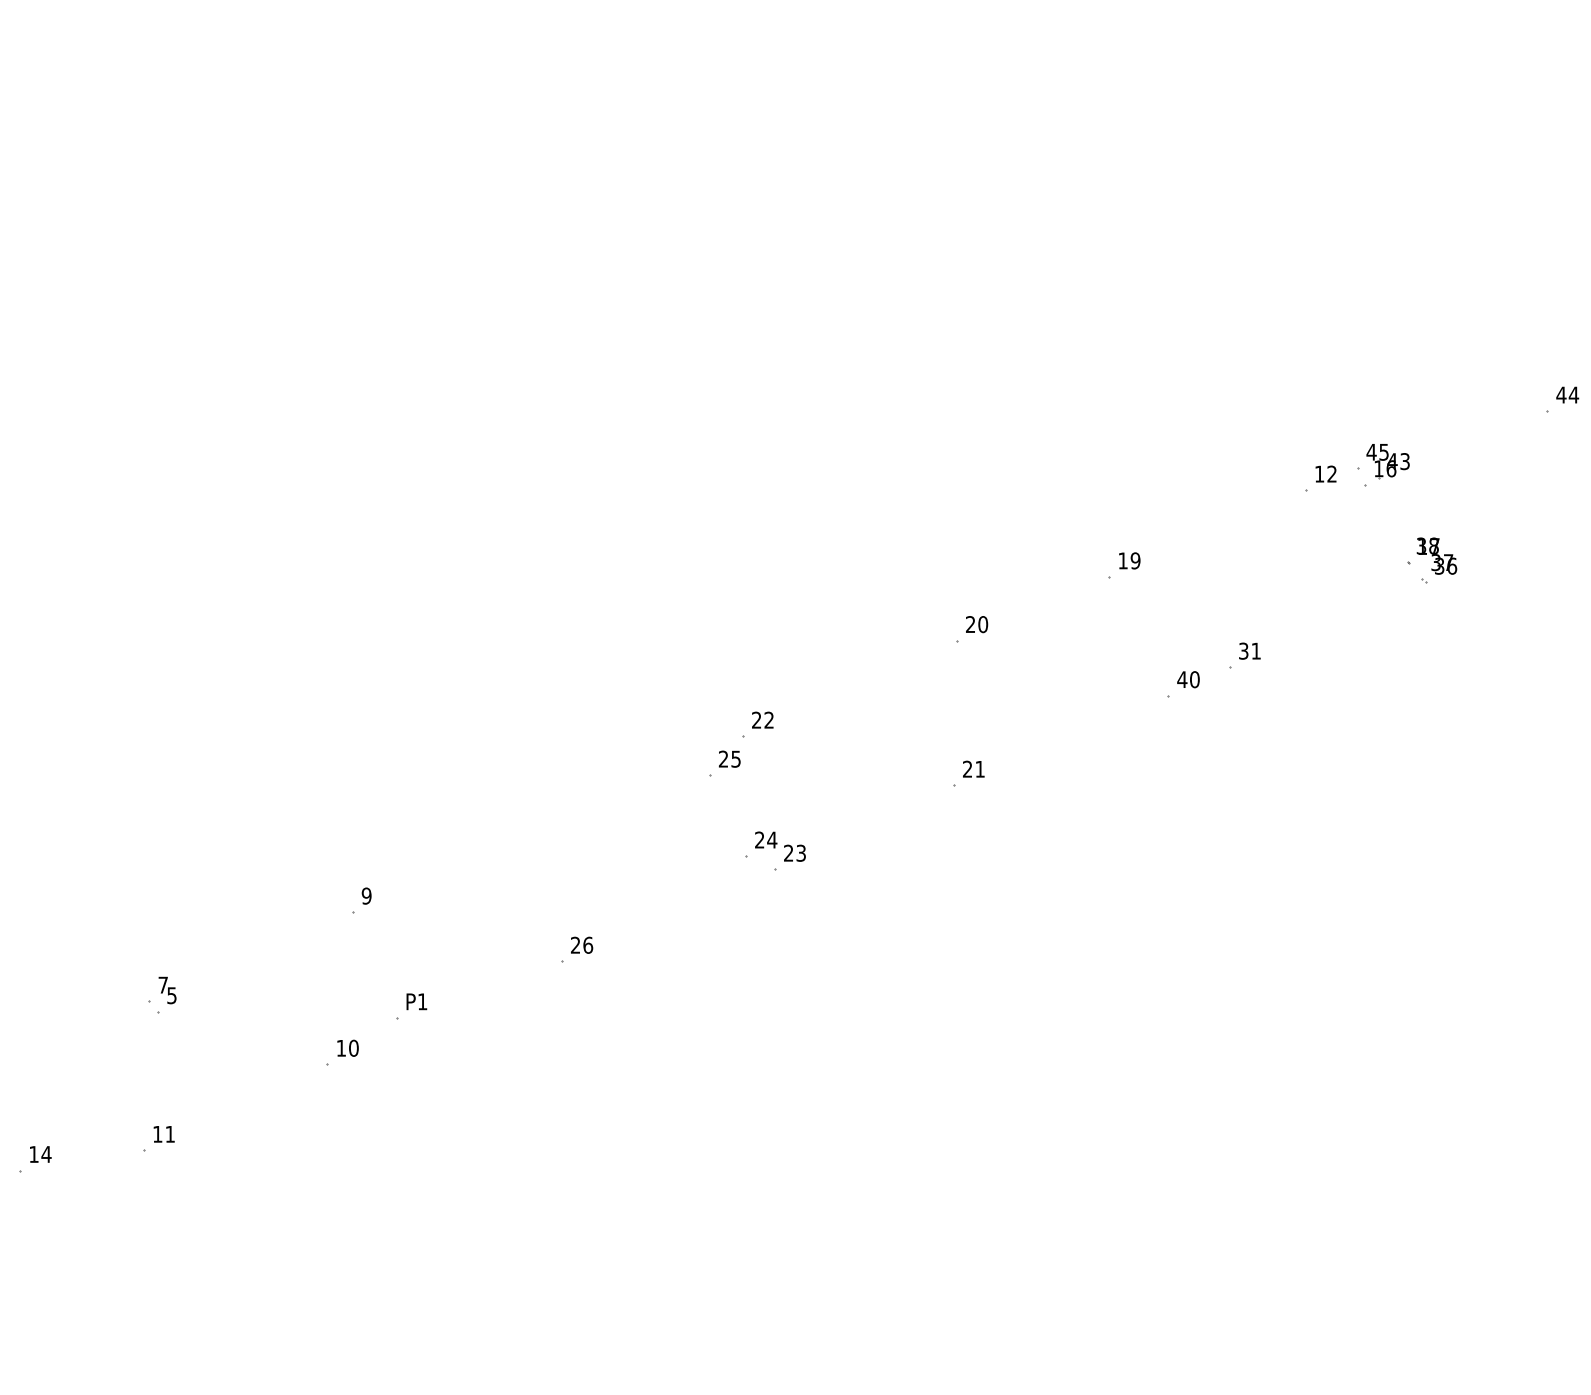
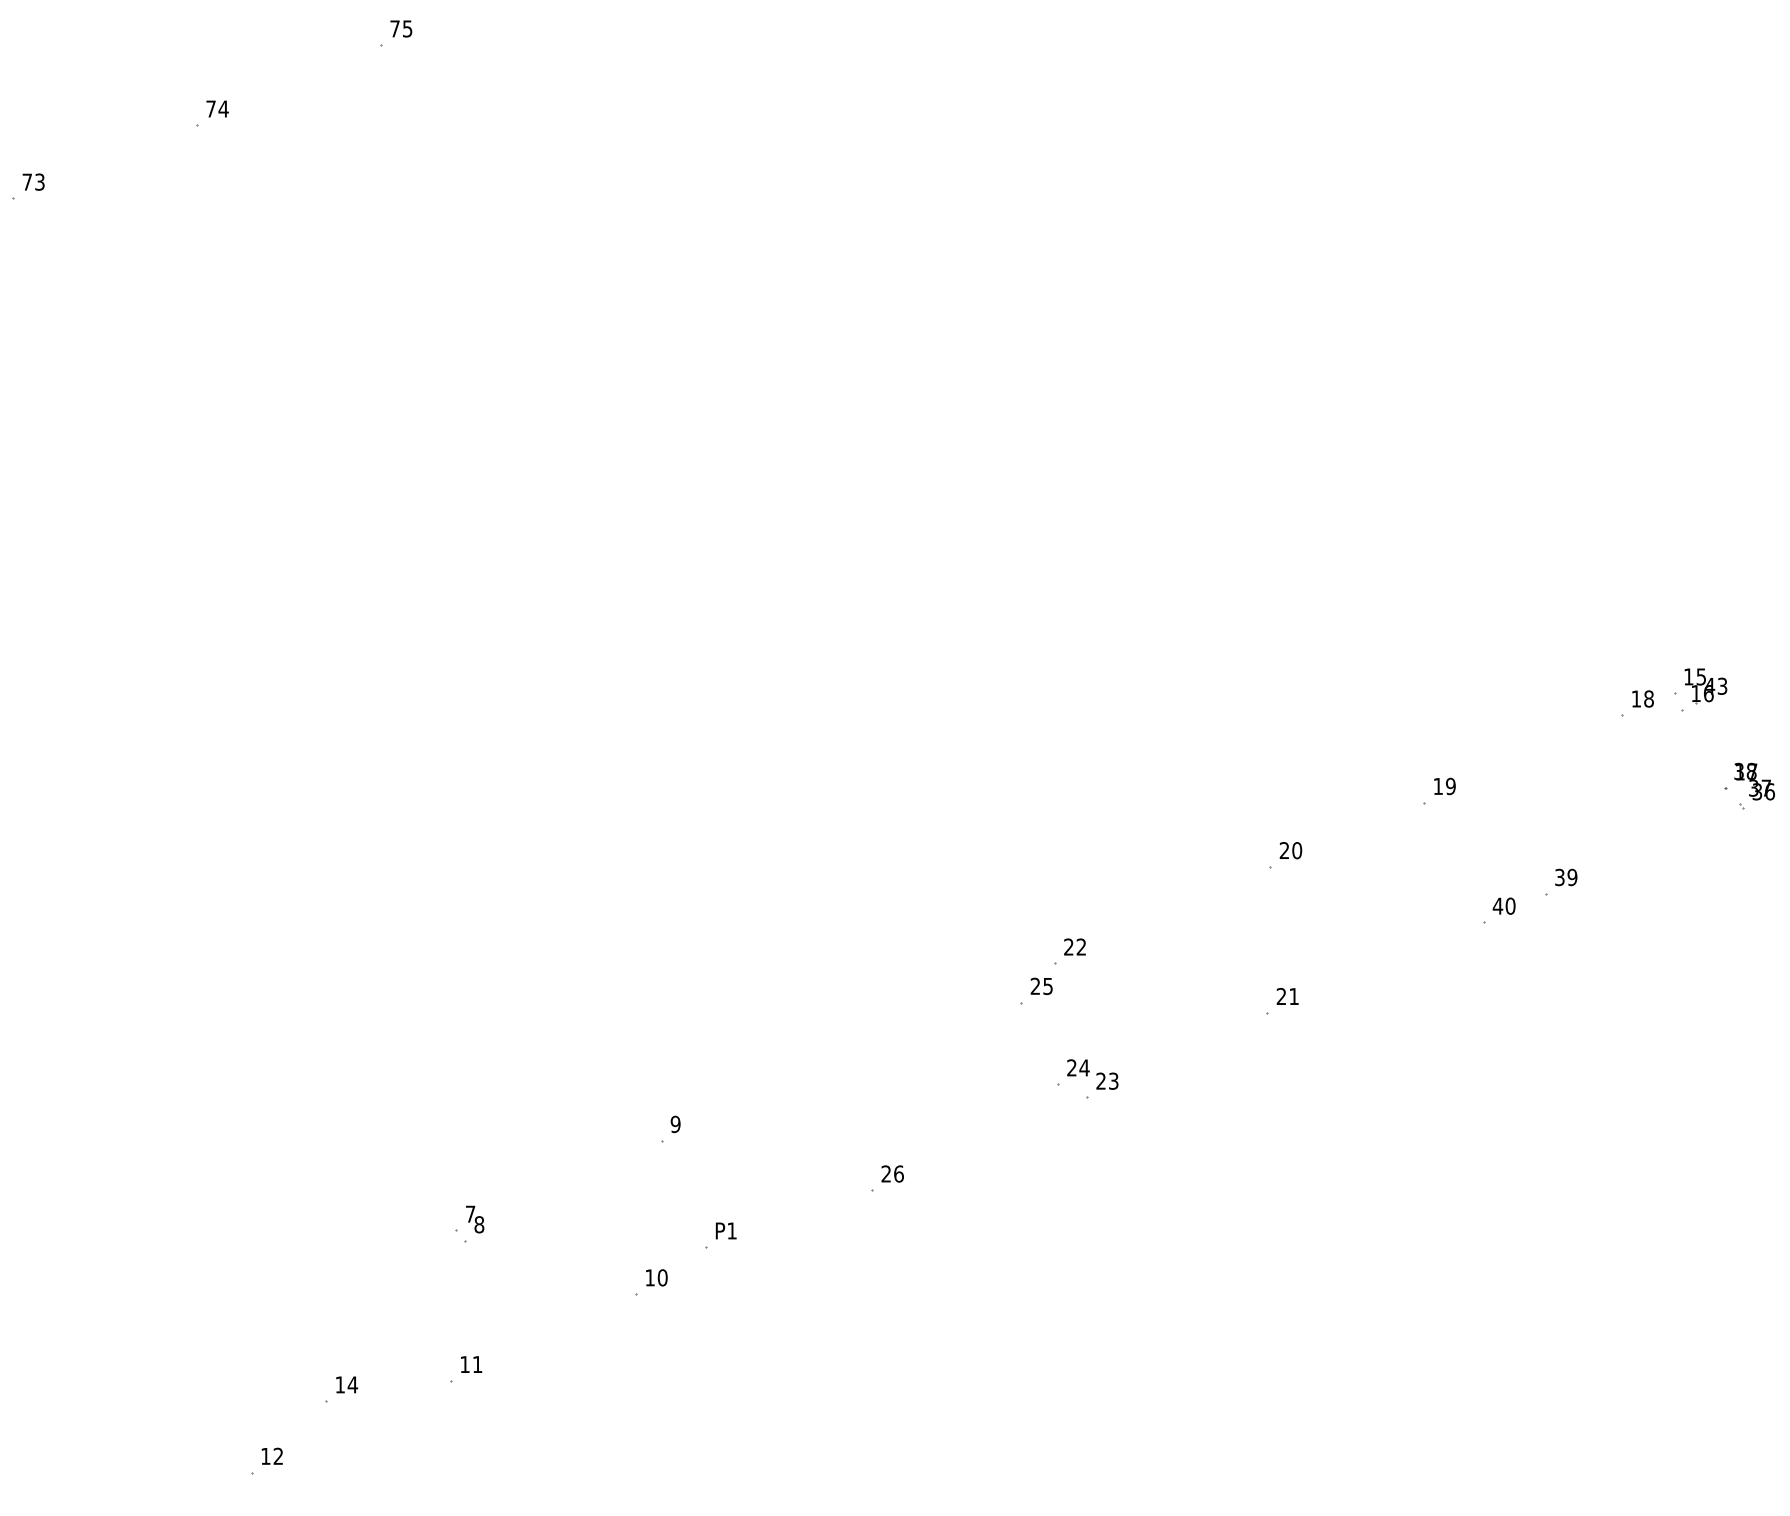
text: (1371, 451) -> (1688, 676), 45 -> 15
text: (1331, 473) -> (1648, 698), 12 -> 18
text: (1256, 651) -> (1572, 877), 31 -> 39
text: (172, 995) -> (479, 1224), 5 -> 8

